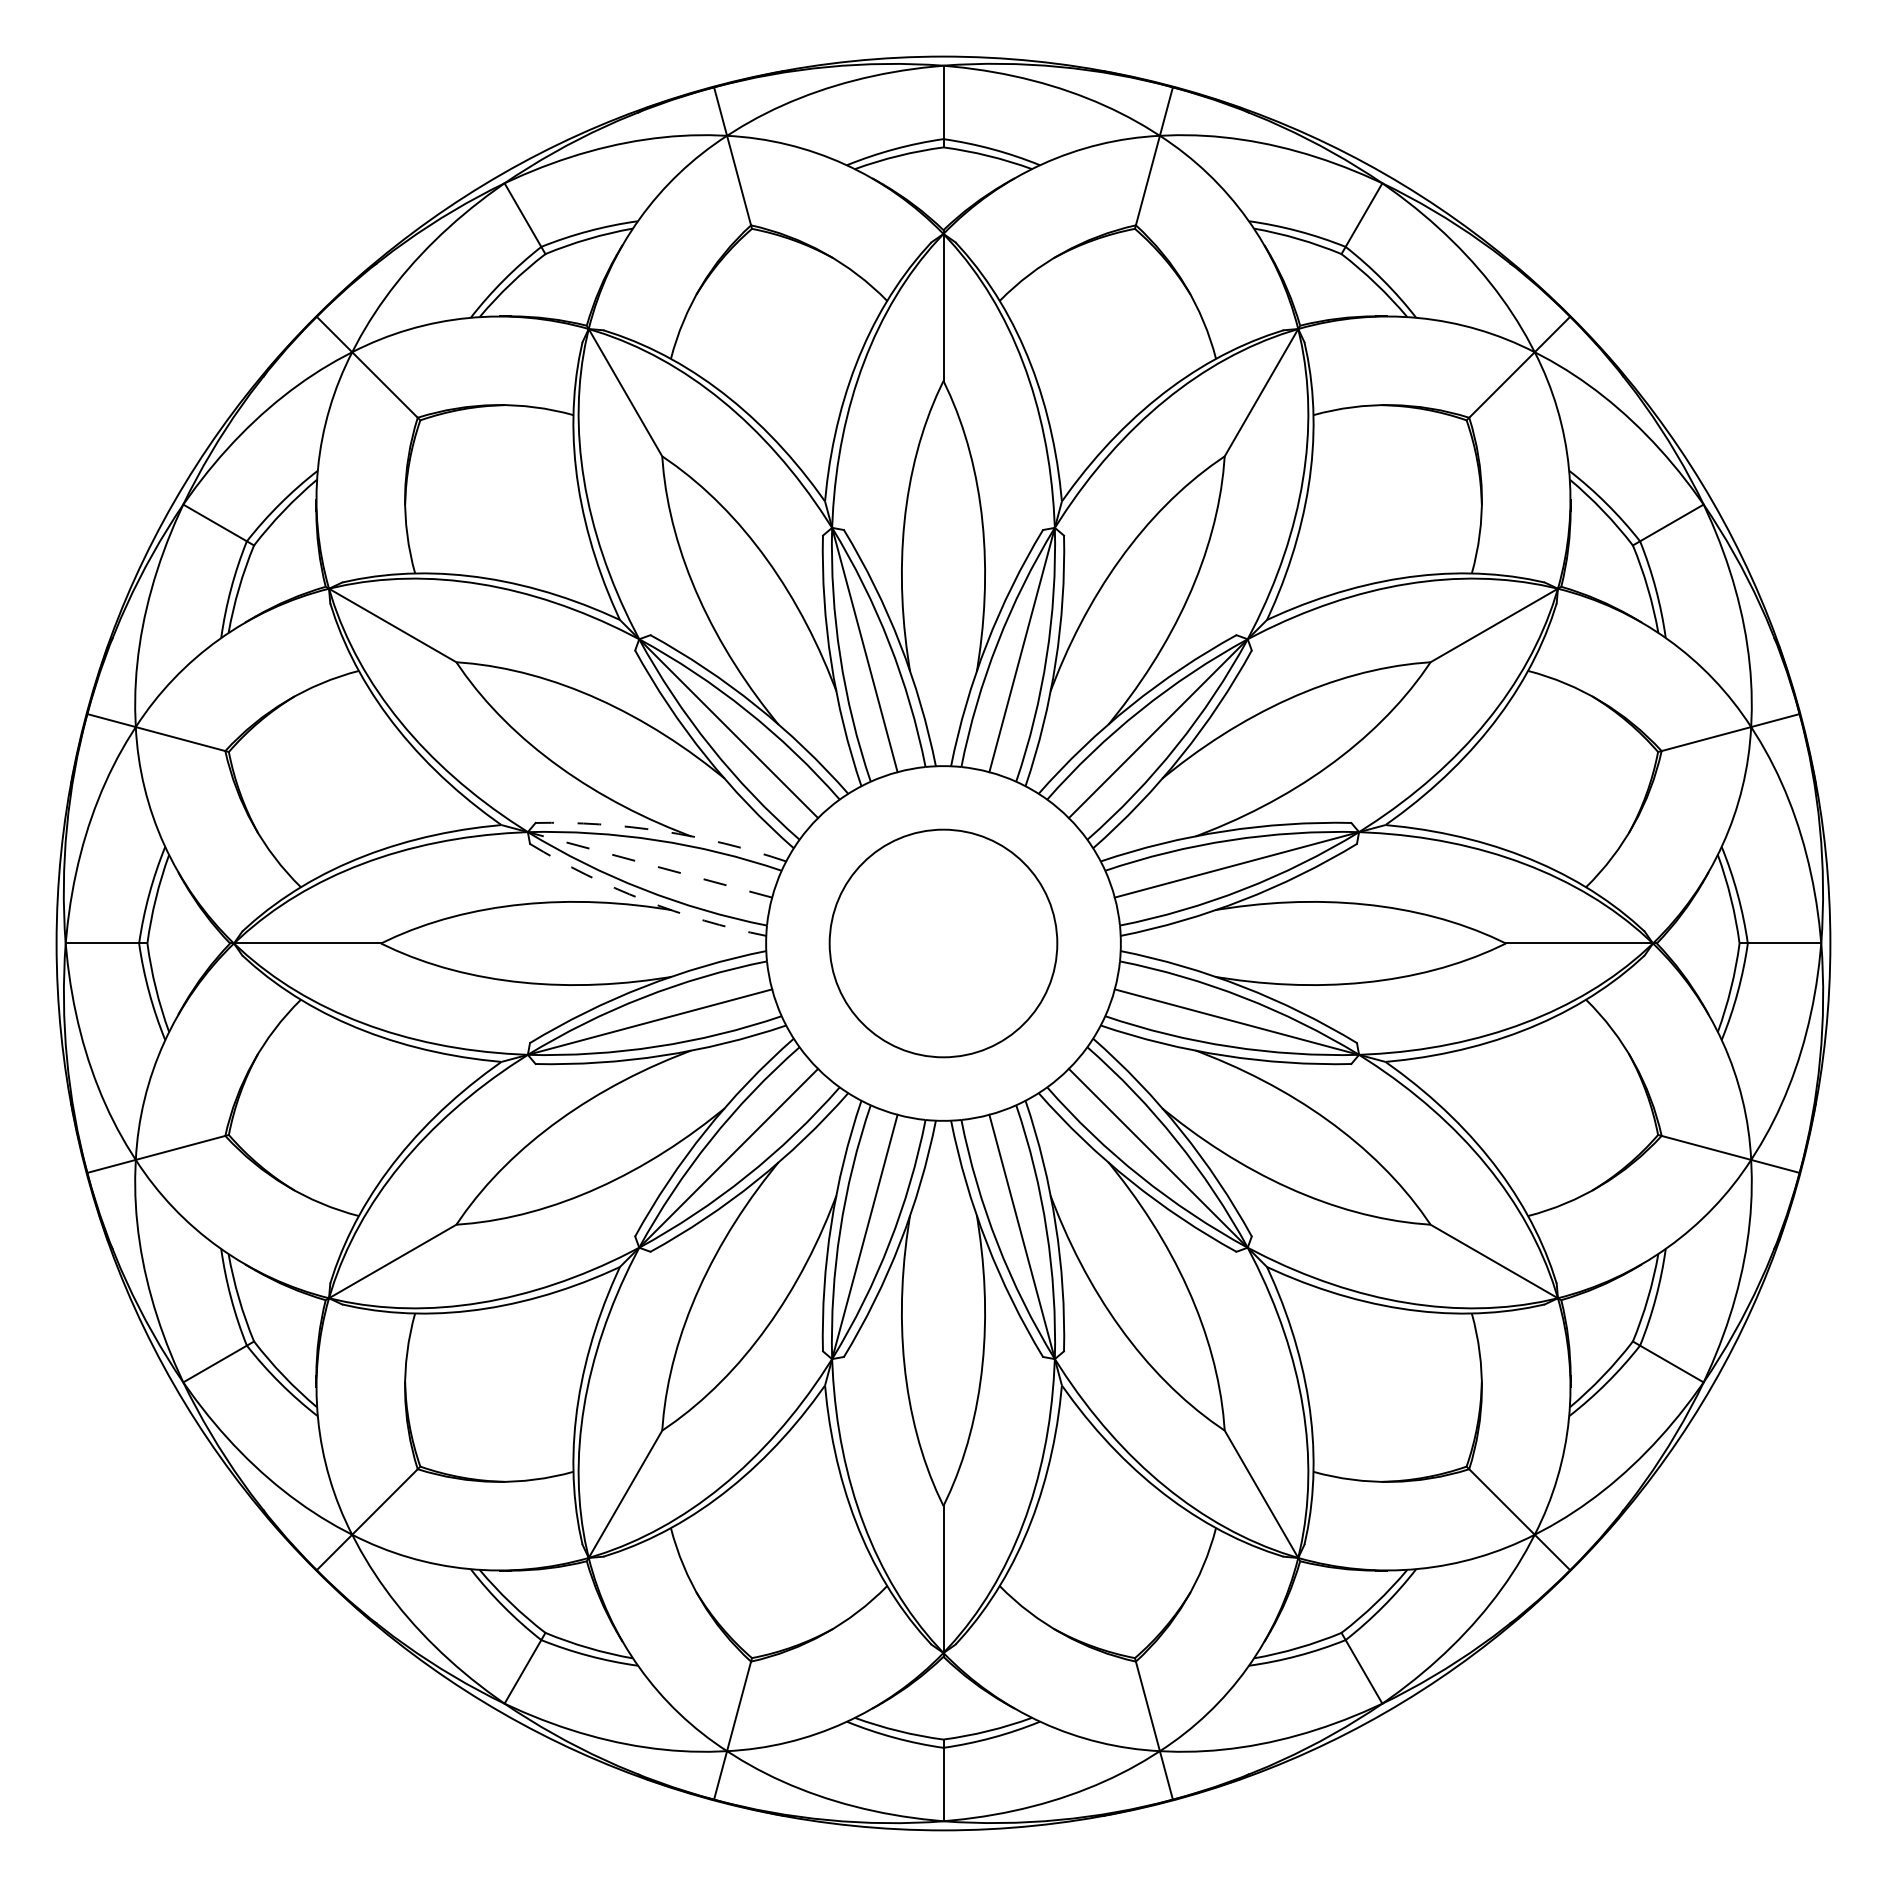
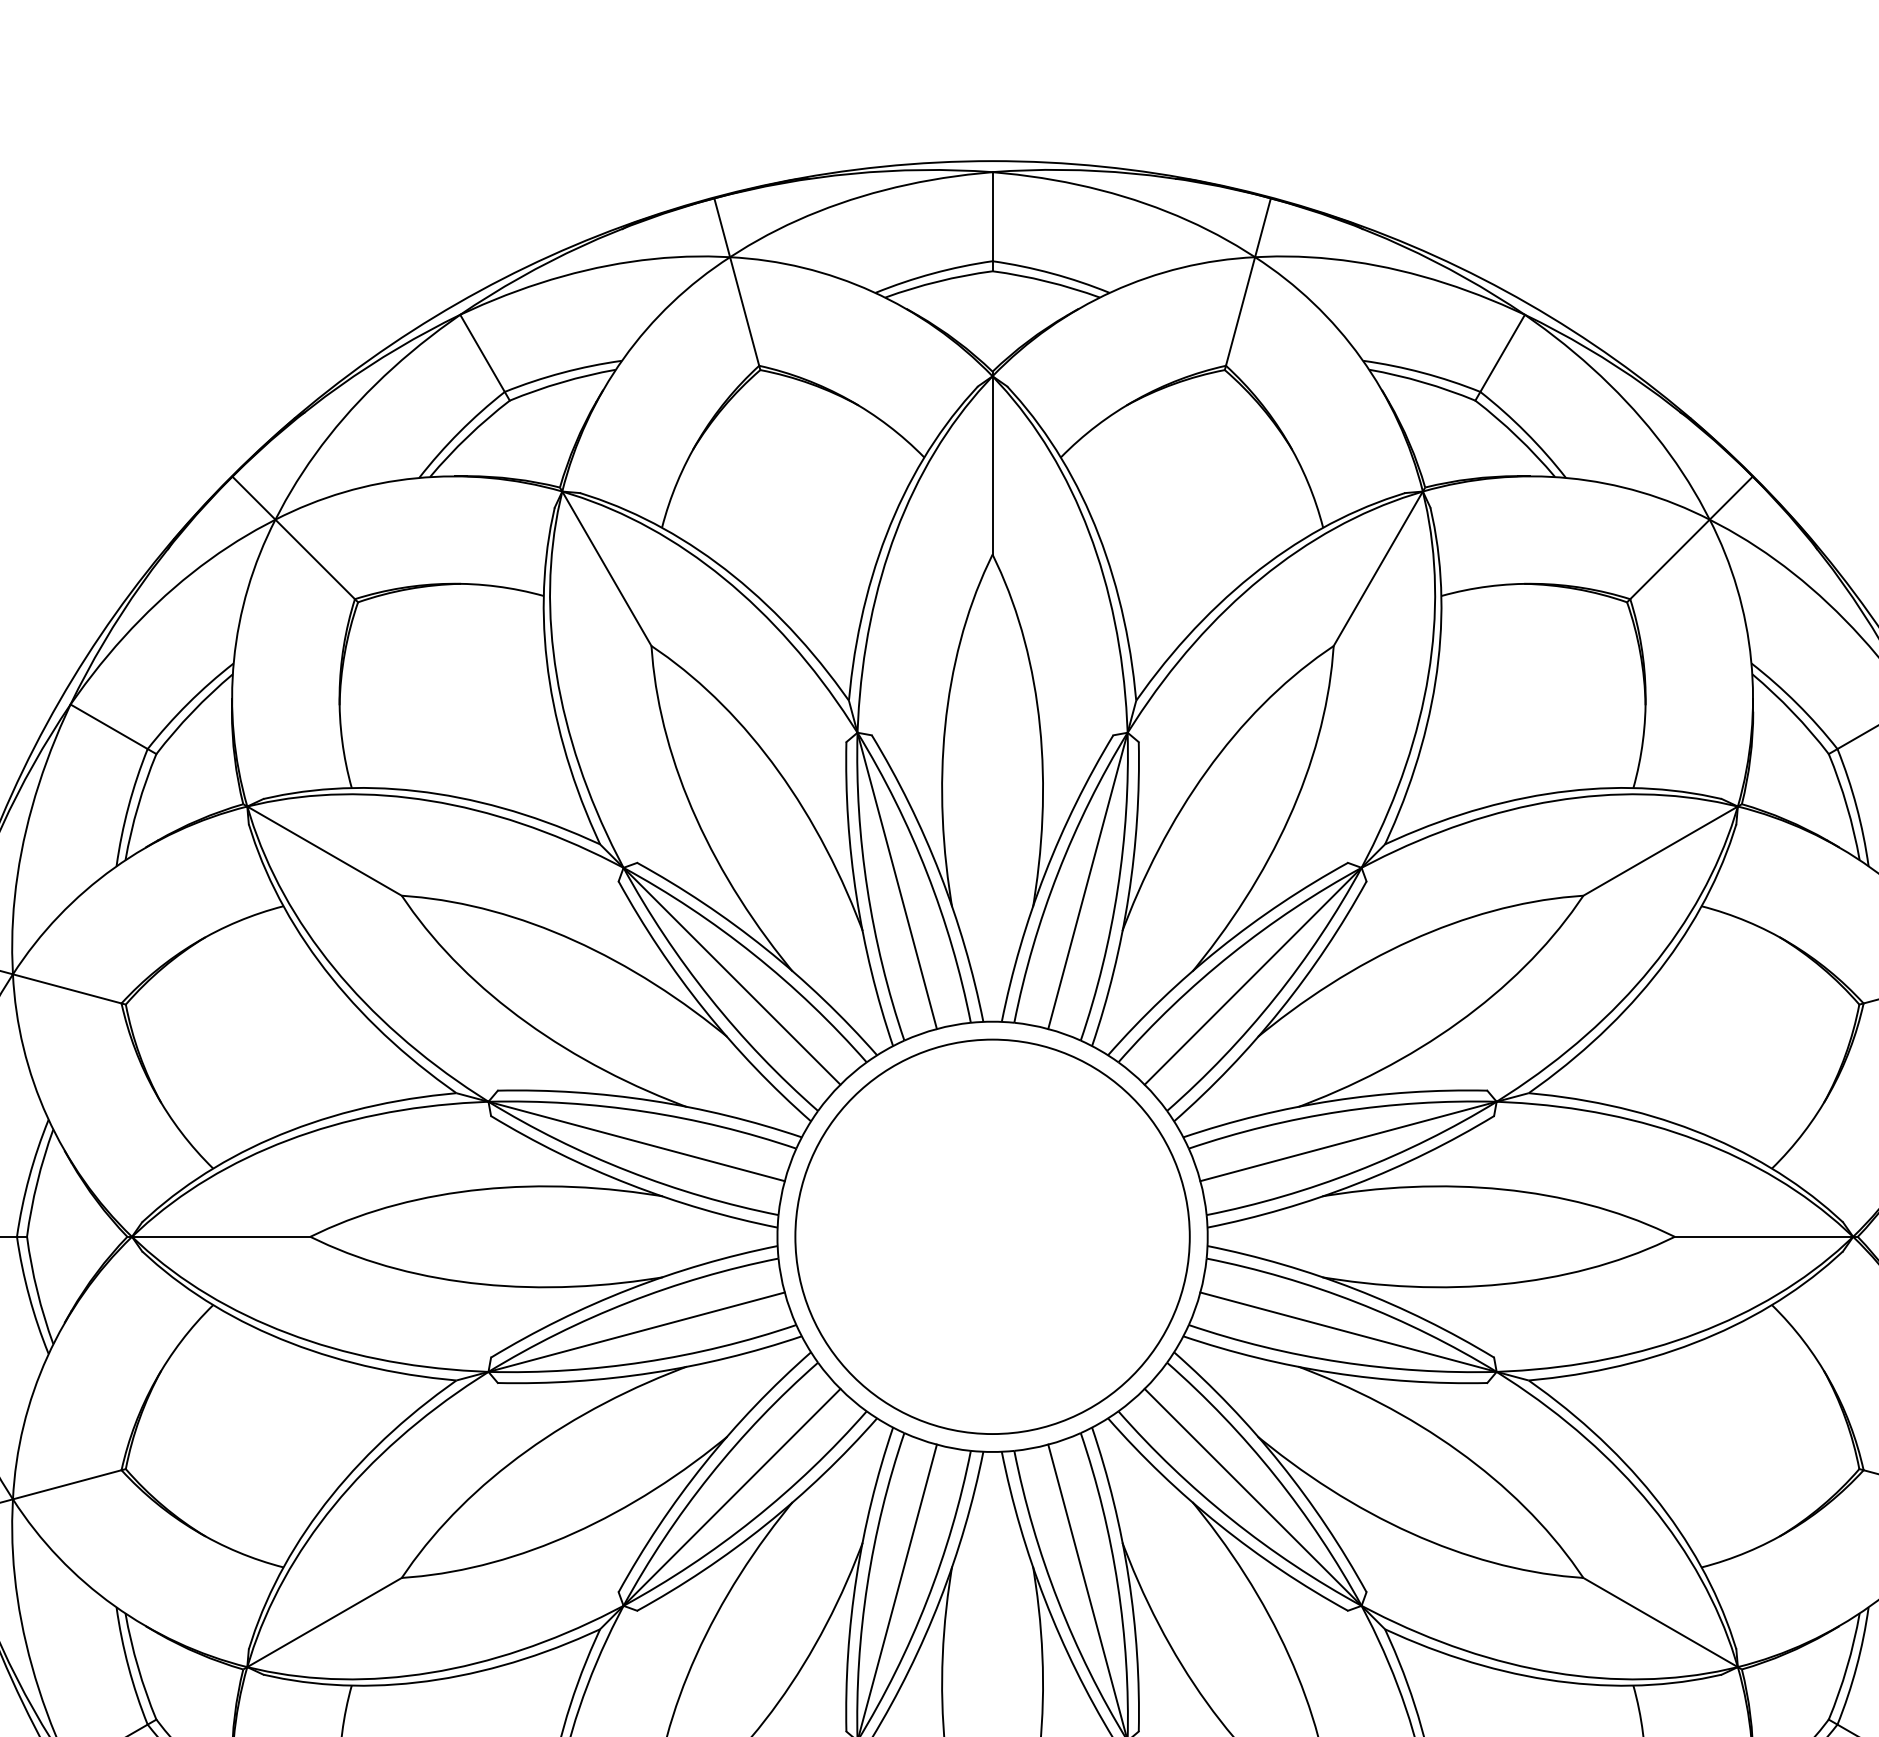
arc: (662, 831) -> (651, 1101), dashed -> solid
line: (649, 864) -> (636, 1141), dashed -> solid
arc: (644, 900) -> (629, 1184), dashed -> solid
circle: (943, 943) -> (992, 1236), size x1.43

